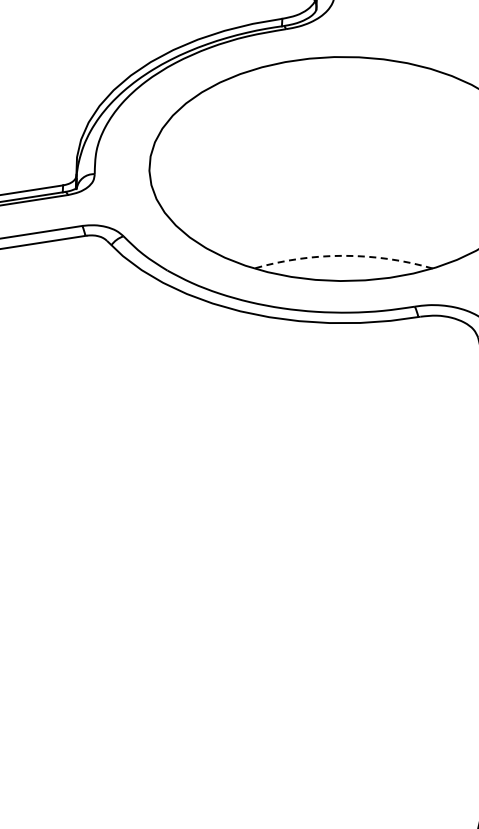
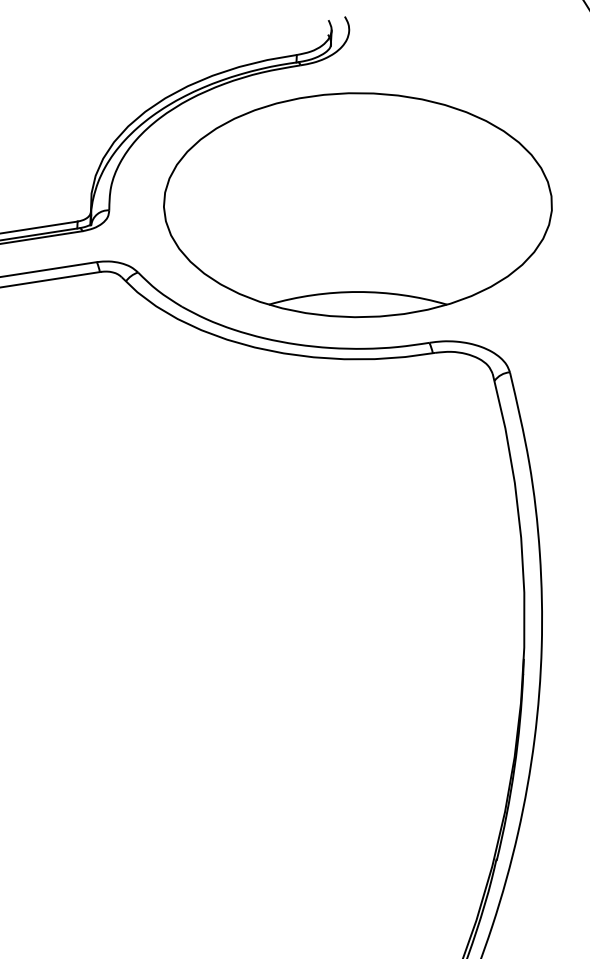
arc: (343, 256) -> (358, 292), dashed -> solid

